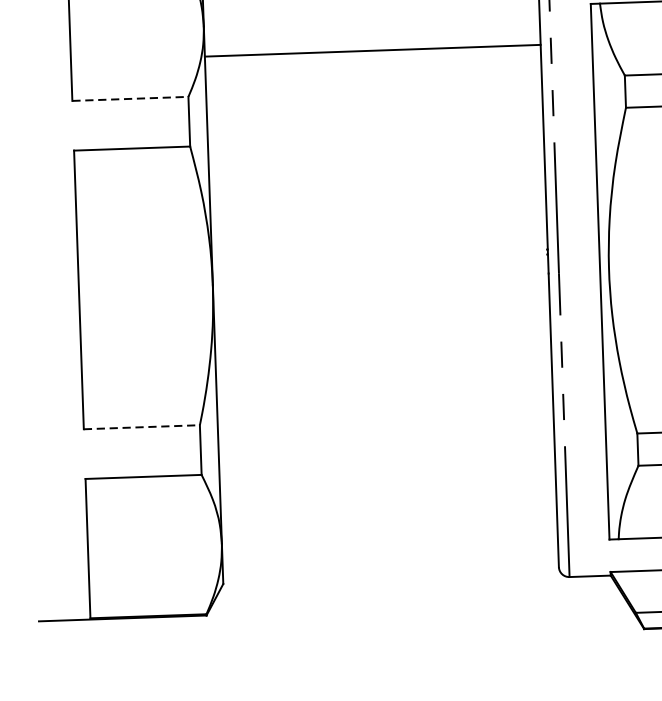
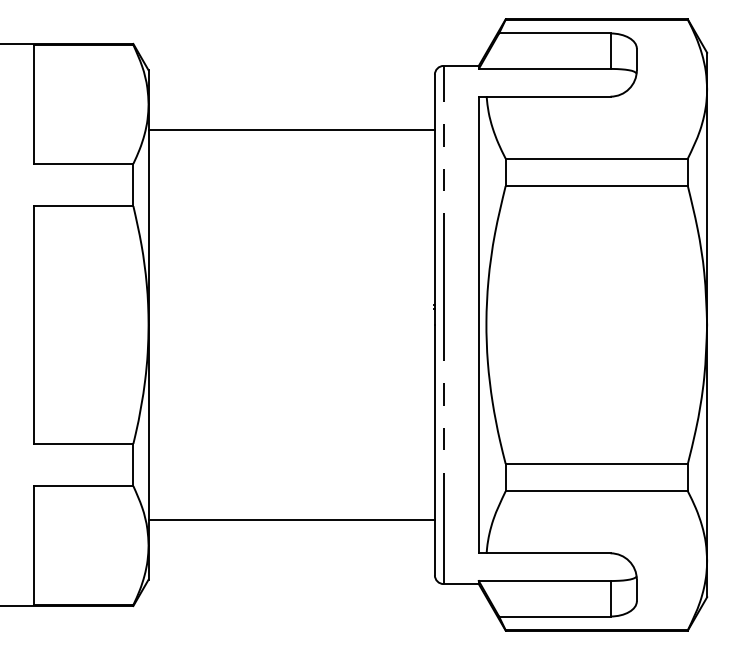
line: (131, 98) -> (84, 163), dashed -> solid
line: (142, 426) -> (84, 443), dashed -> solid
line: (388, 507) -> (291, 519), added

